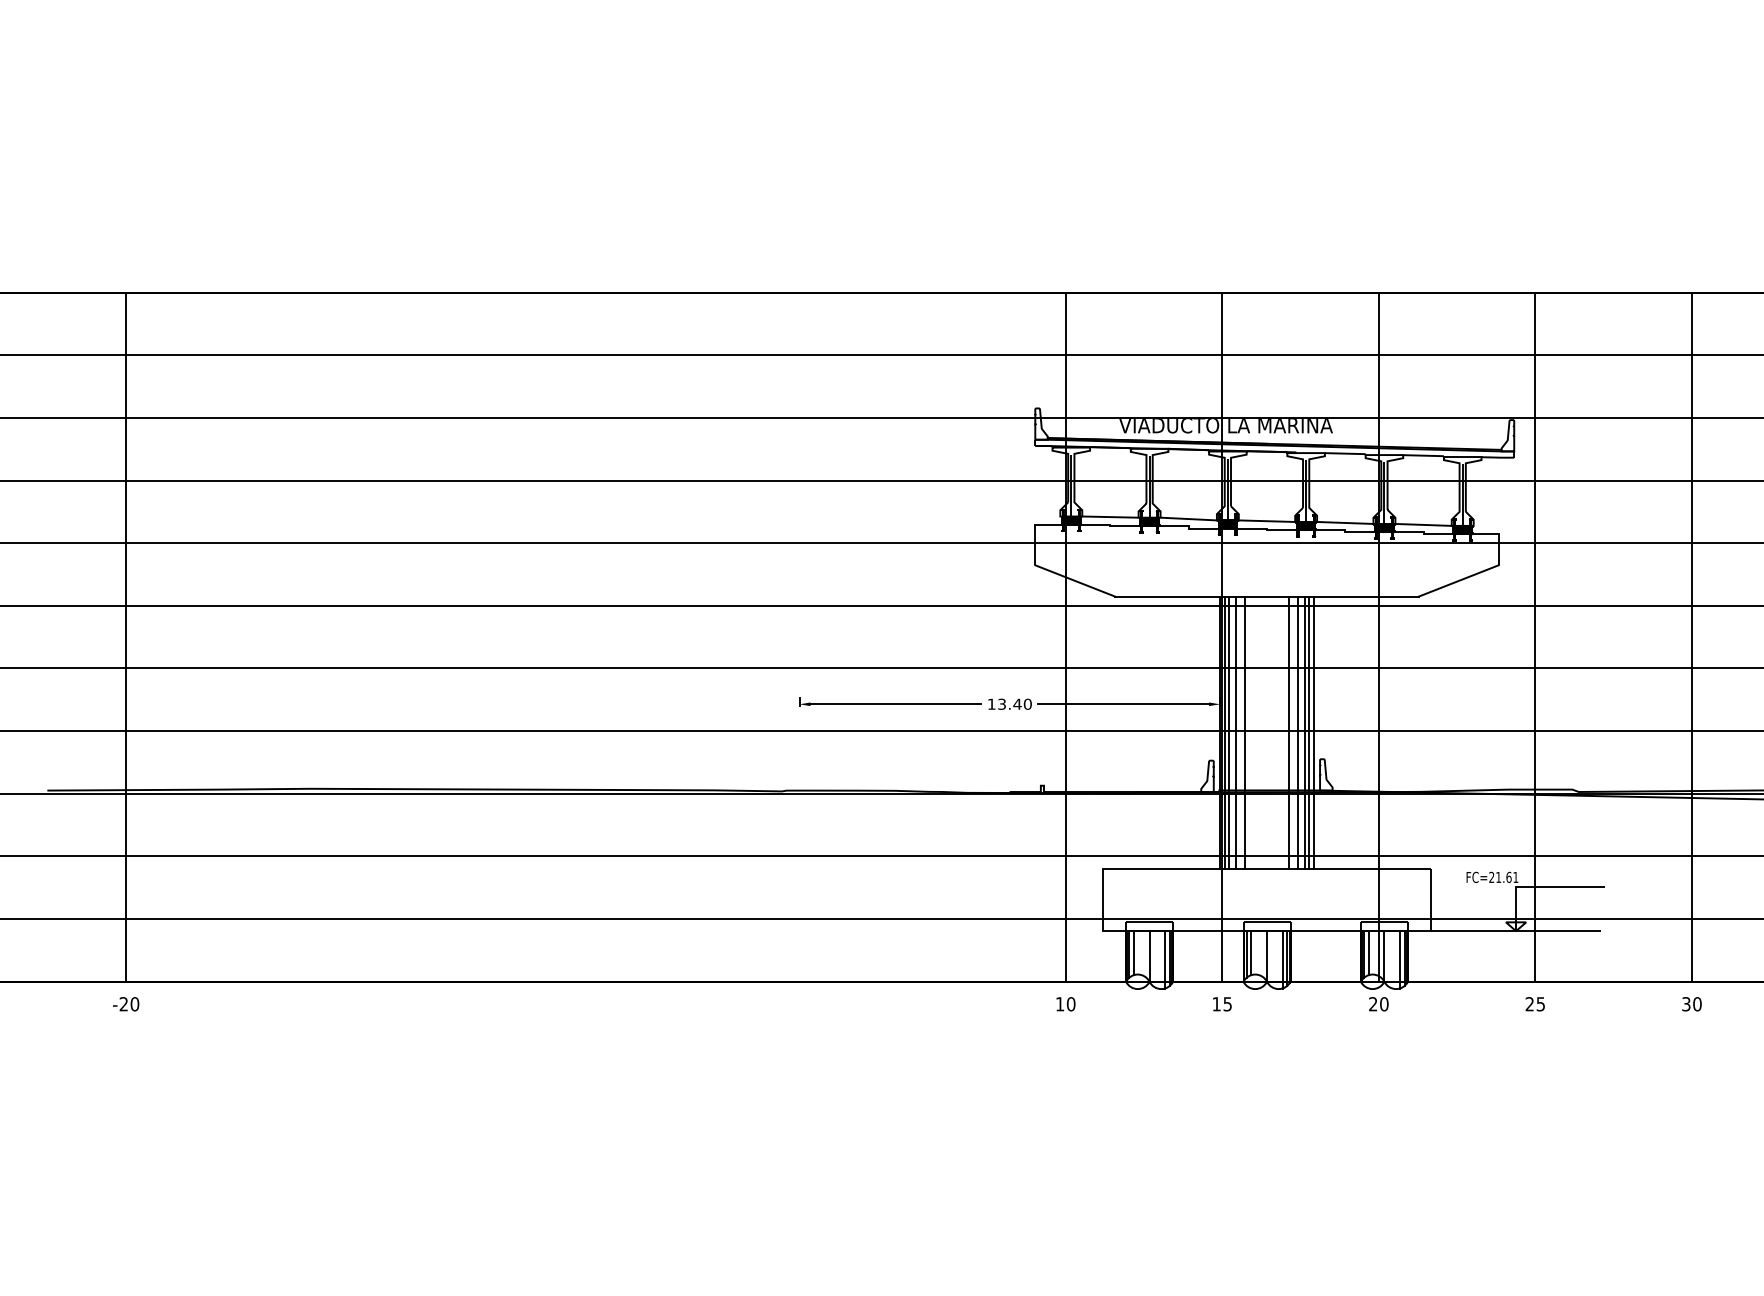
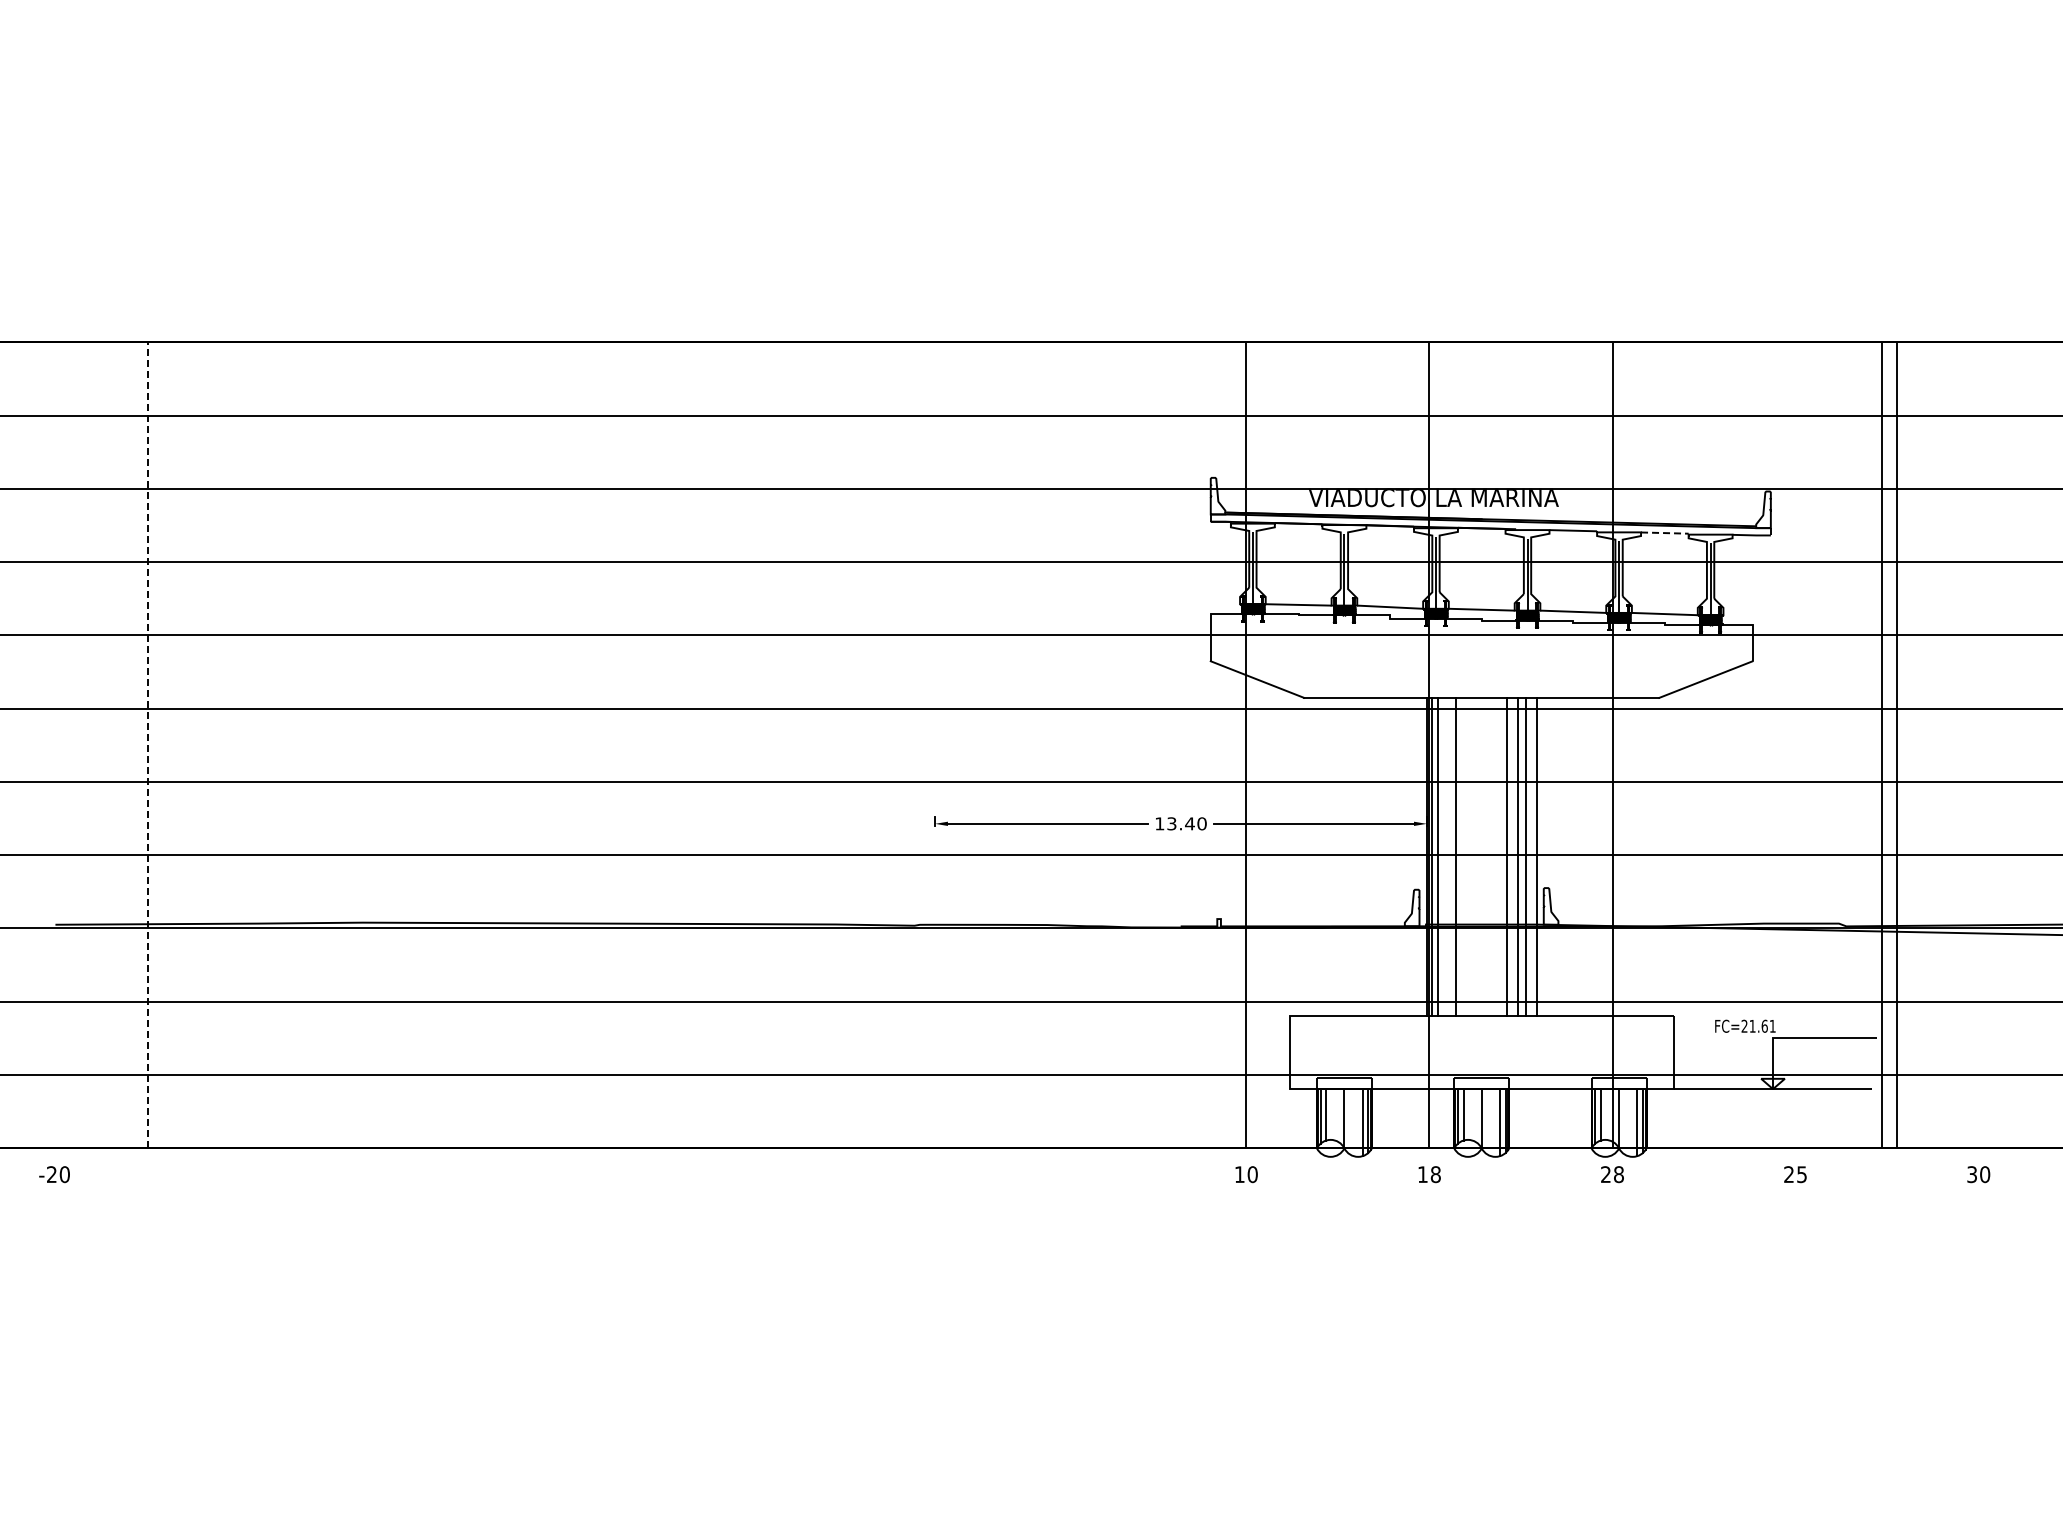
line: (1423, 456) -> (1664, 533), solid -> dashed
line: (126, 637) -> (147, 745), solid -> dashed
line: (1535, 637) -> (1881, 745), moved
line: (1691, 637) -> (1896, 745), moved
line: (1236, 732) -> (1445, 856), removed
line: (1309, 732) -> (1531, 856), removed
text: (126, 1004) -> (54, 1174), moved
text: (1227, 1004) -> (1435, 1174), 15 -> 18
text: (1383, 1004) -> (1618, 1174), 20 -> 28

